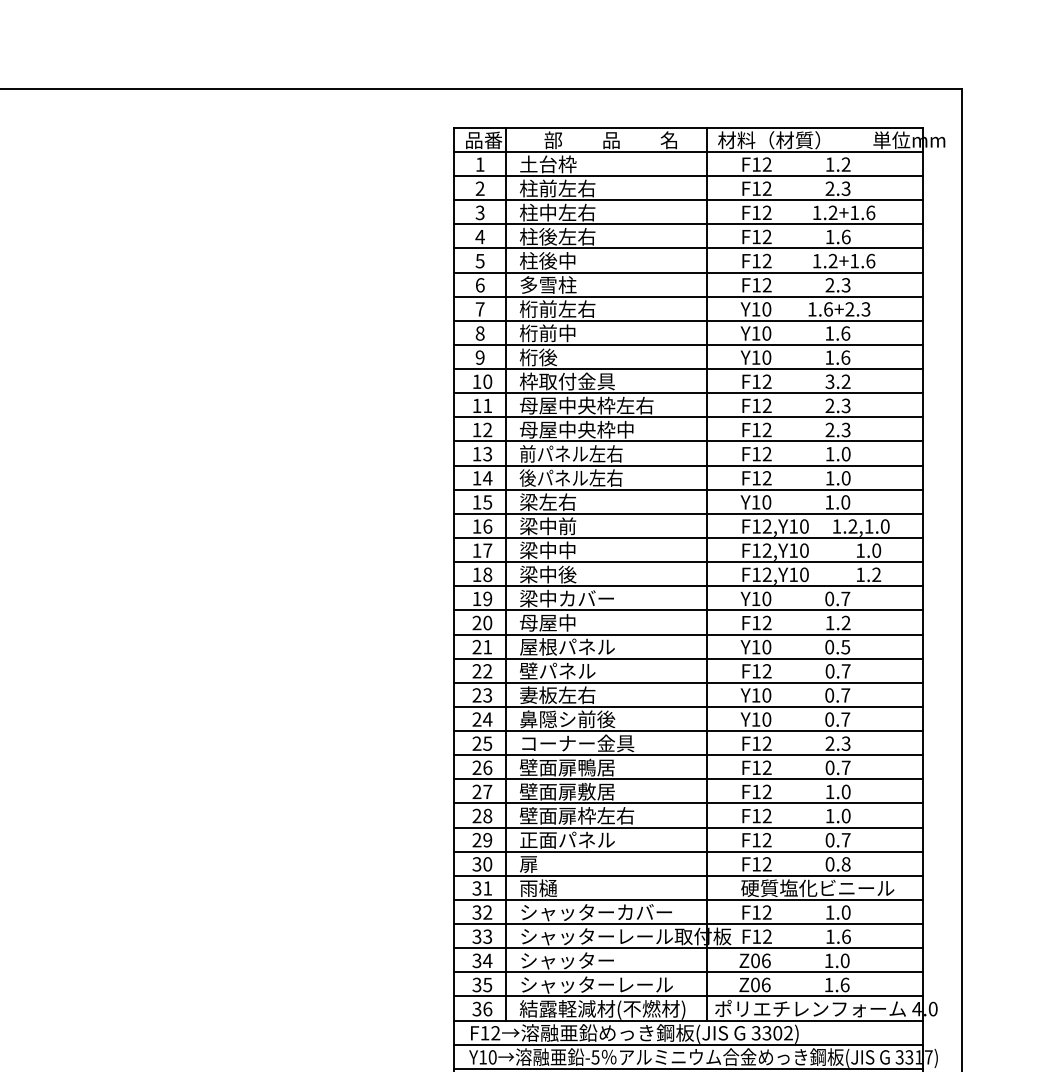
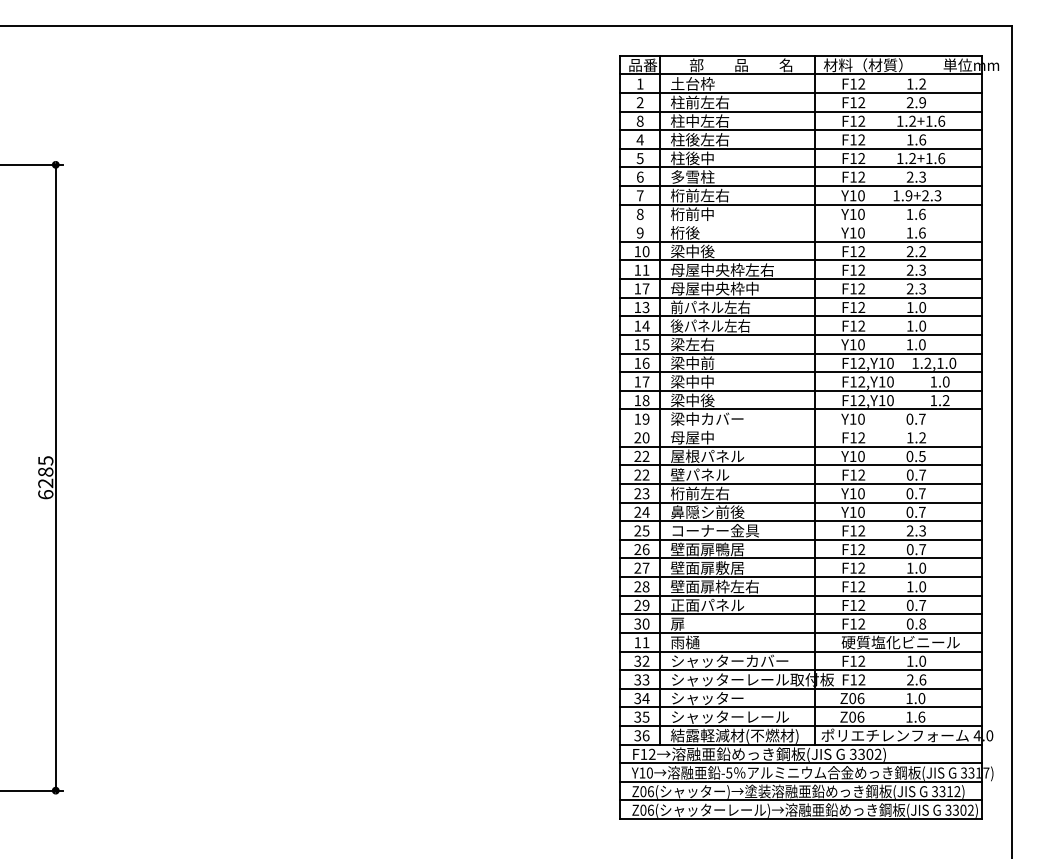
text: (845, 188) -> (922, 102), 2.3 -> 2.9
text: (479, 211) -> (639, 120), 3 -> 8
text: (827, 309) -> (908, 195), 1.6+2.3 -> 1.9+2.3
line: (687, 345) -> (800, 223), removed
text: (567, 381) -> (707, 251), 枠取付金具 -> 梁中後
text: (829, 382) -> (909, 252), 3.2 -> 2.2
text: (487, 429) -> (645, 288), 12 -> 17
line: (687, 610) -> (800, 428), removed
text: (487, 645) -> (645, 455), 21 -> 22
text: (538, 695) -> (685, 493), 妻板左右 -> 桁前左右
text: (476, 888) -> (637, 642), 31 -> 11
text: (830, 936) -> (910, 679), 1.6 -> 2.6

